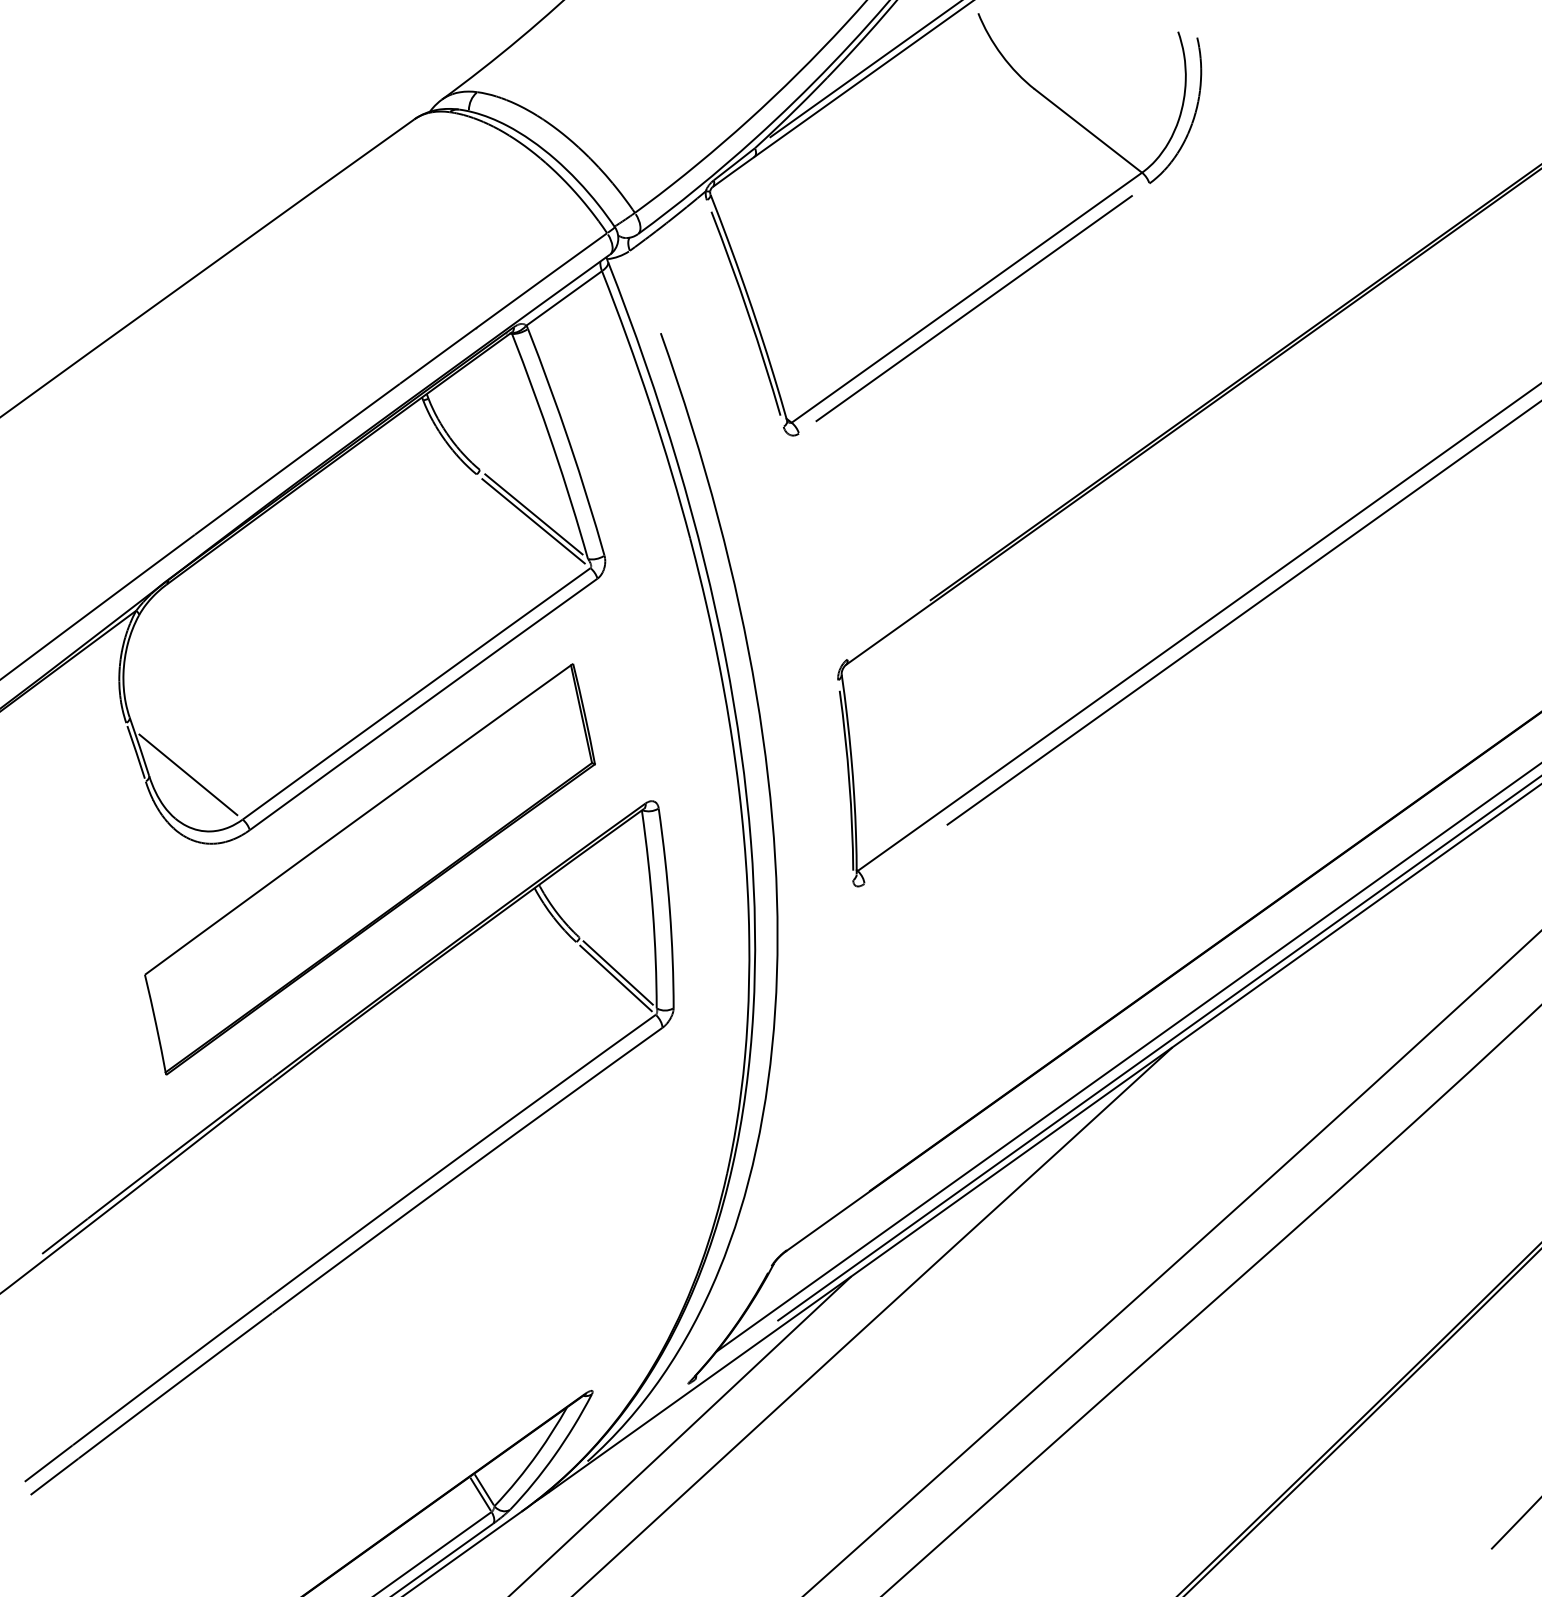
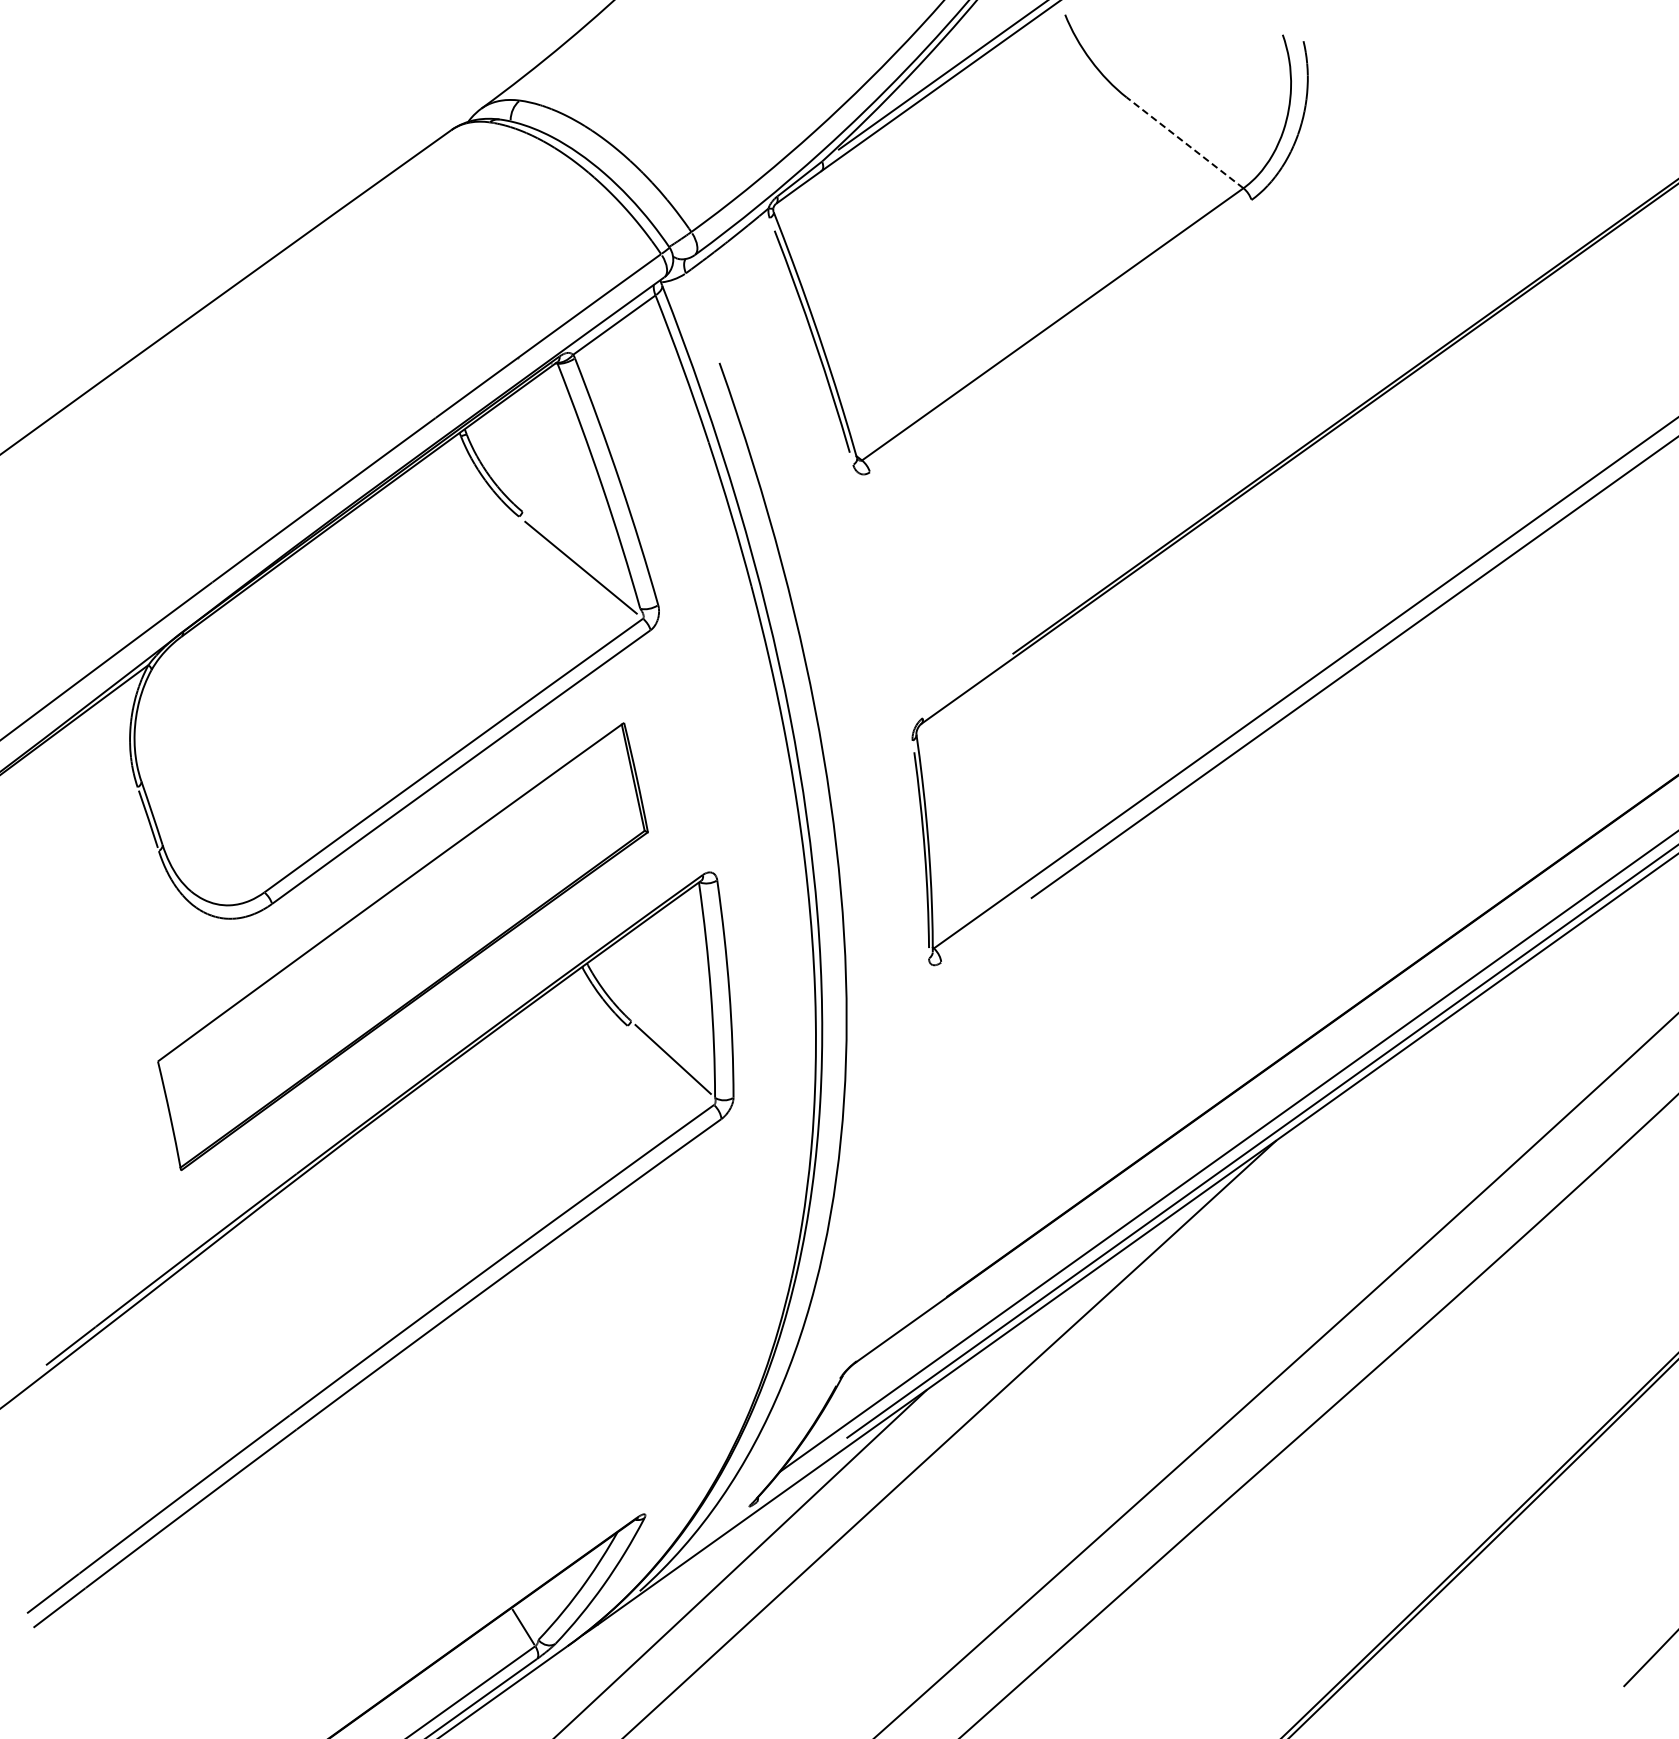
line: (1087, 130) -> (1184, 142), solid -> dashed
line: (974, 307) -> (1060, 335), removed
line: (534, 513) -> (581, 559), removed
line: (188, 774) -> (205, 843), removed
line: (615, 978) -> (670, 1065), removed
line: (484, 1490) -> (527, 1622), removed

